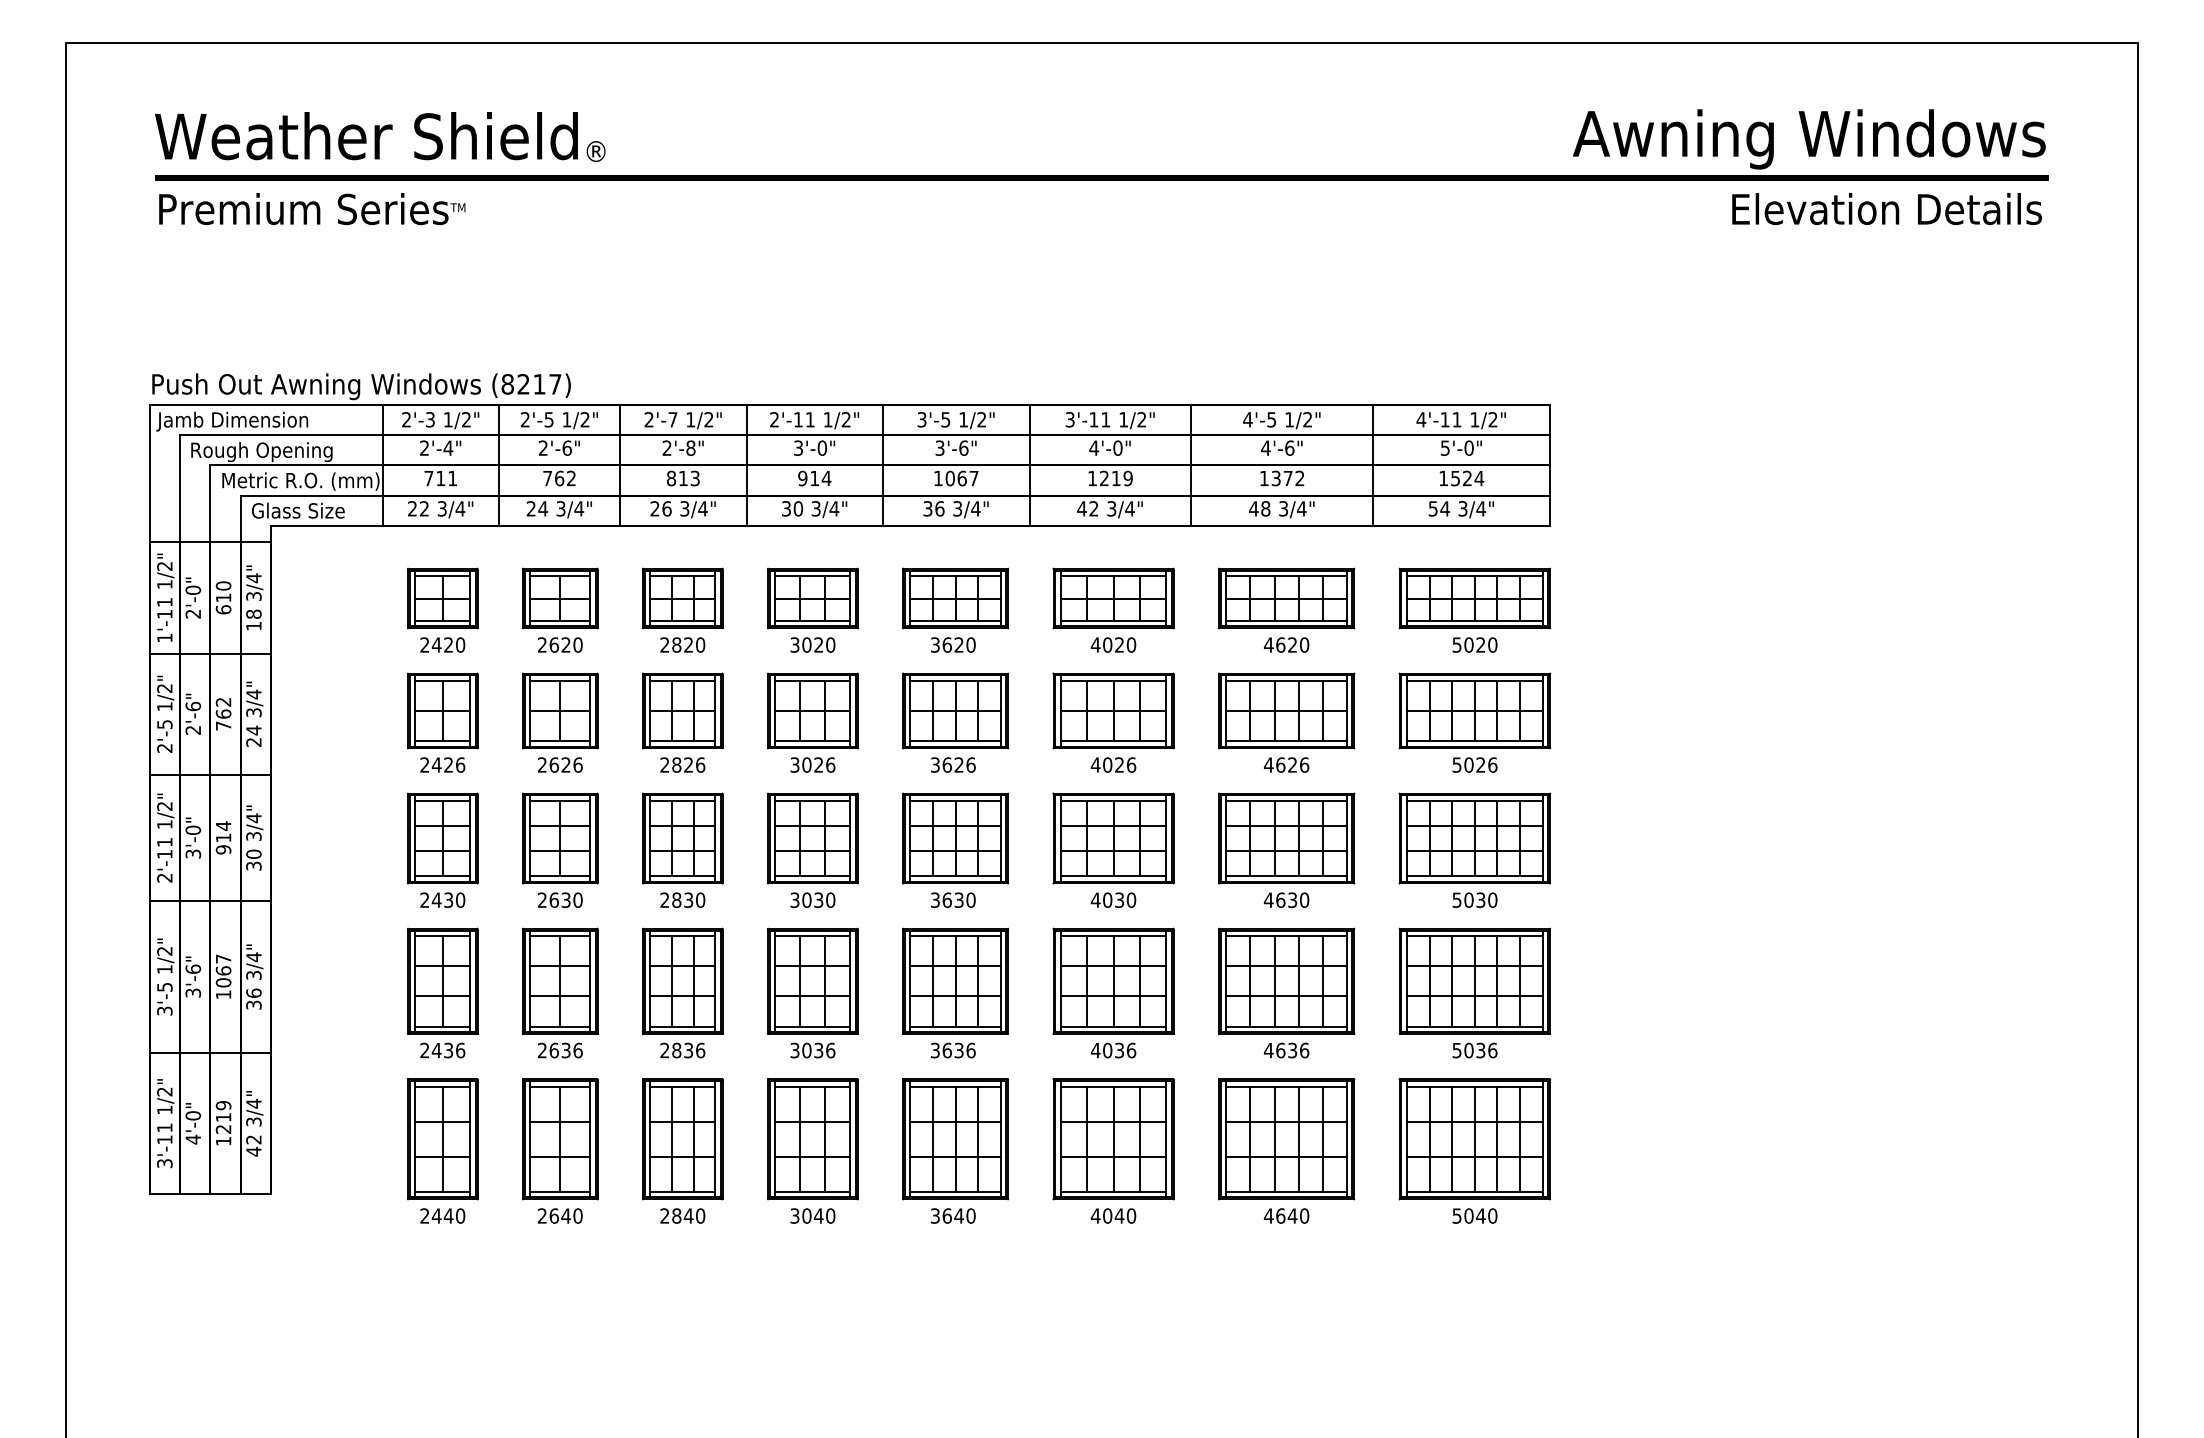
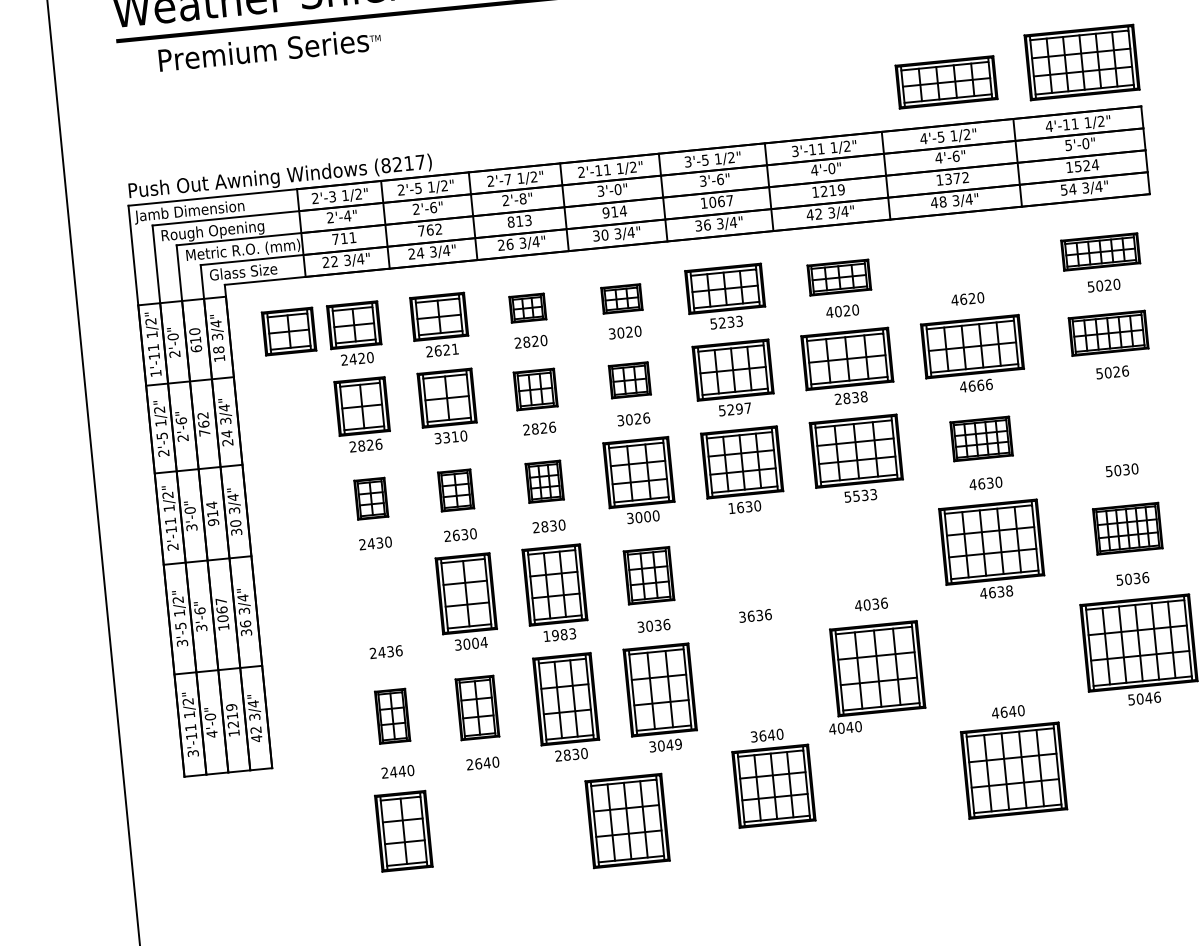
text: (312, 209) -> (270, 50), moved
part: (352, 598) -> (288, 331), added
part: (682, 598) -> (527, 308), size x0.6
part: (812, 598) -> (621, 298), size x0.6
part: (1113, 598) -> (839, 277), size x0.7
part: (1286, 598) -> (946, 82), moved
part: (1474, 598) -> (1100, 252), size x0.7
text: (577, 644) -> (454, 348), 2620 -> 2621
text: (953, 644) -> (726, 322), 3620 -> 5233
part: (682, 710) -> (535, 389), size x0.7
part: (812, 710) -> (629, 379), size x0.6
part: (1474, 710) -> (1108, 333), size x0.7
text: (436, 764) -> (361, 445), 2426 -> 2826
text: (560, 764) -> (451, 436), 2626 -> 3310
text: (953, 764) -> (735, 409), 3626 -> 5297
text: (1113, 764) -> (851, 397), 4026 -> 2838
text: (1292, 764) -> (980, 384), 4626 -> 4666
part: (442, 838) -> (371, 498), size x0.6
part: (559, 838) -> (455, 490), size x0.6
part: (682, 838) -> (544, 481), size x0.6
part: (1286, 838) -> (981, 438), size x0.6
part: (1474, 838) -> (1081, 62), moved
text: (818, 899) -> (647, 516), 3030 -> 3000
text: (934, 900) -> (731, 508), 3630 -> 1630
text: (1113, 900) -> (860, 496), 4030 -> 5533
part: (442, 980) -> (403, 830), moved
part: (812, 980) -> (648, 575), size x0.7
part: (955, 980) -> (773, 785), moved
part: (1113, 980) -> (866, 553), removed
part: (1474, 980) -> (1127, 528), size x0.6
text: (560, 1050) -> (471, 643), 2636 -> 3004
text: (682, 1050) -> (559, 635), 2836 -> 1983
text: (1304, 1050) -> (1009, 590), 4636 -> 4638
part: (442, 1139) -> (392, 716), size x0.6
part: (559, 1139) -> (476, 708), size x0.7
part: (955, 1139) -> (627, 821), moved
part: (1286, 1139) -> (1013, 770), moved
text: (688, 1215) -> (575, 753), 2840 -> 2830
text: (830, 1215) -> (678, 743), 3040 -> 3049
text: (1113, 1215) -> (845, 727), moved
text: (1492, 1215) -> (1157, 696), 5040 -> 5046

